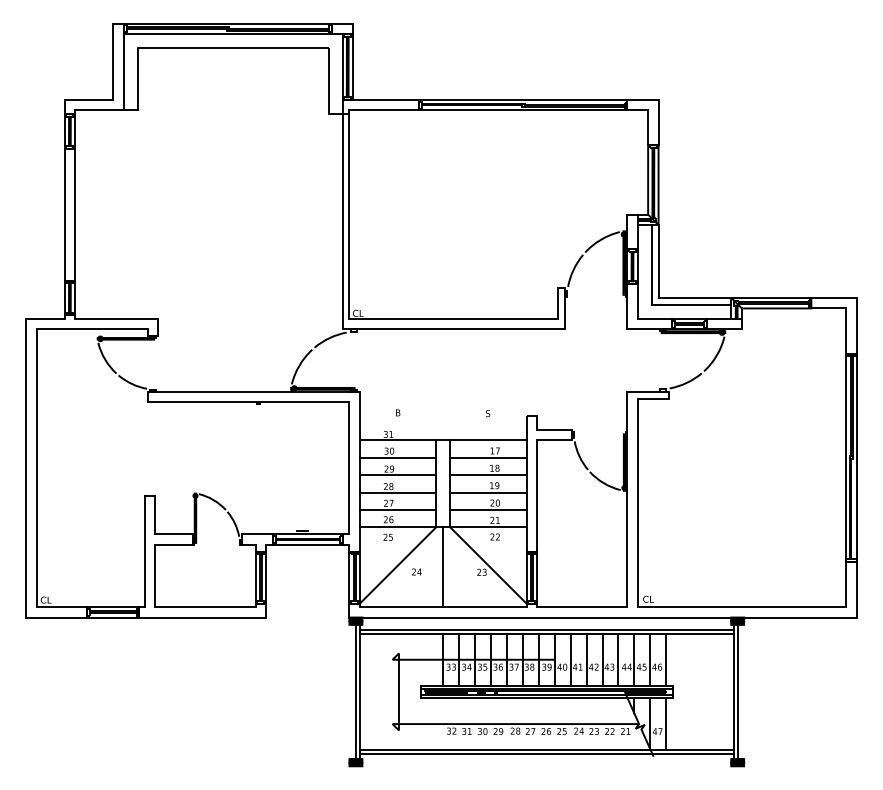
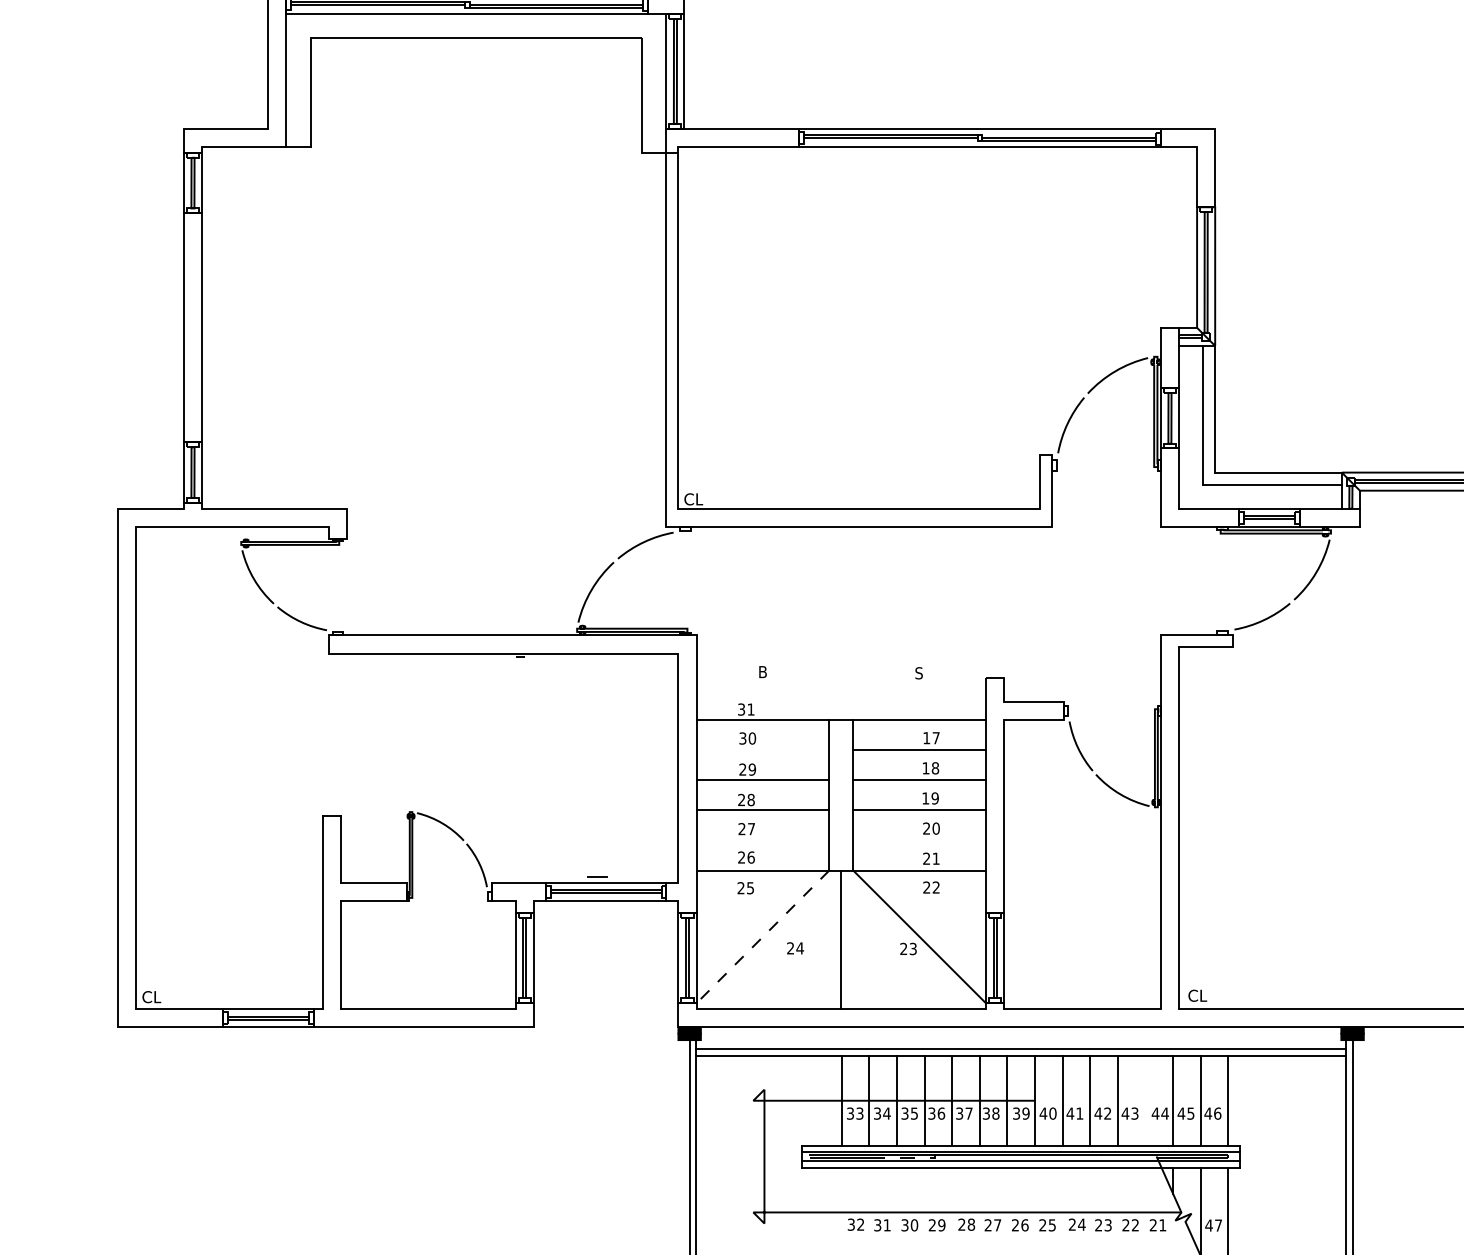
line: (397, 457) -> (761, 749), removed
line: (397, 509) -> (761, 839), removed
line: (488, 509) -> (919, 839), removed
line: (397, 565) -> (761, 937), solid -> dashed
line: (618, 659) -> (1145, 1100), removed

